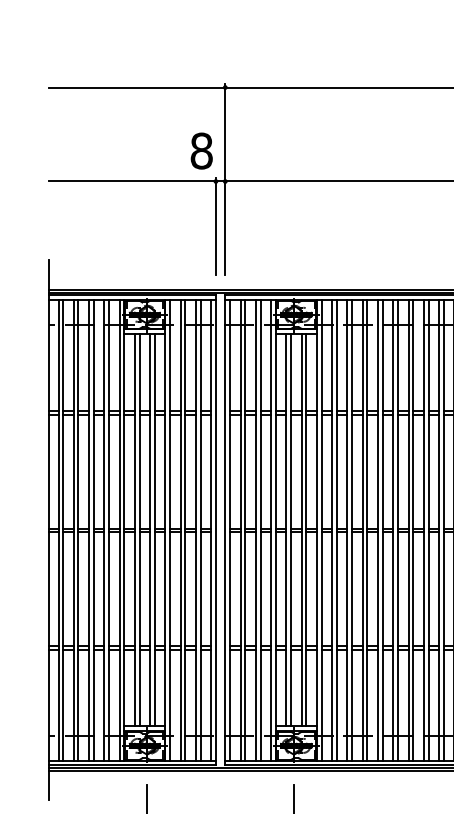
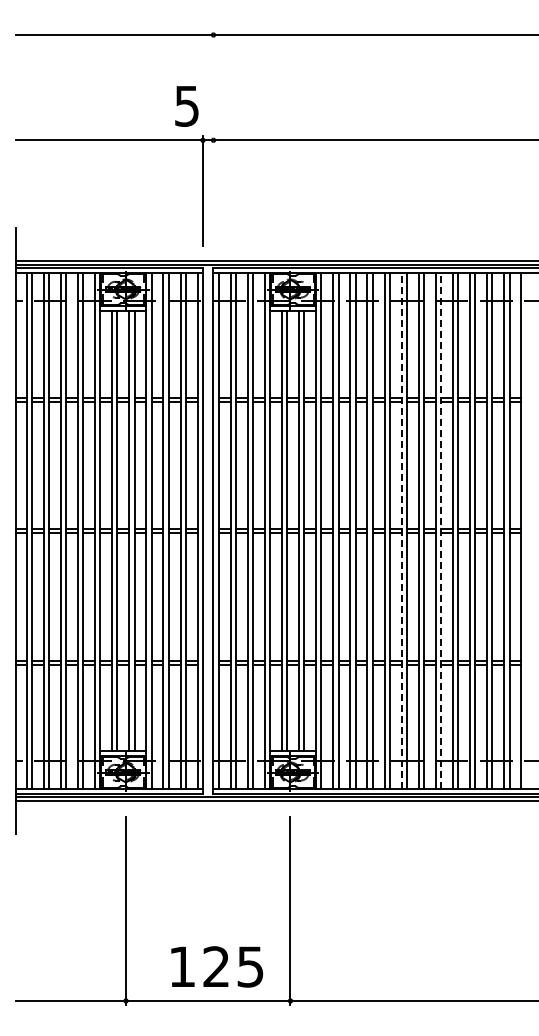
text: (201, 150) -> (186, 105), 8 -> 5
line: (225, 179) -> (213, 138), removed
line: (393, 530) -> (401, 531), solid -> dashed
line: (428, 530) -> (441, 531), solid -> dashed

